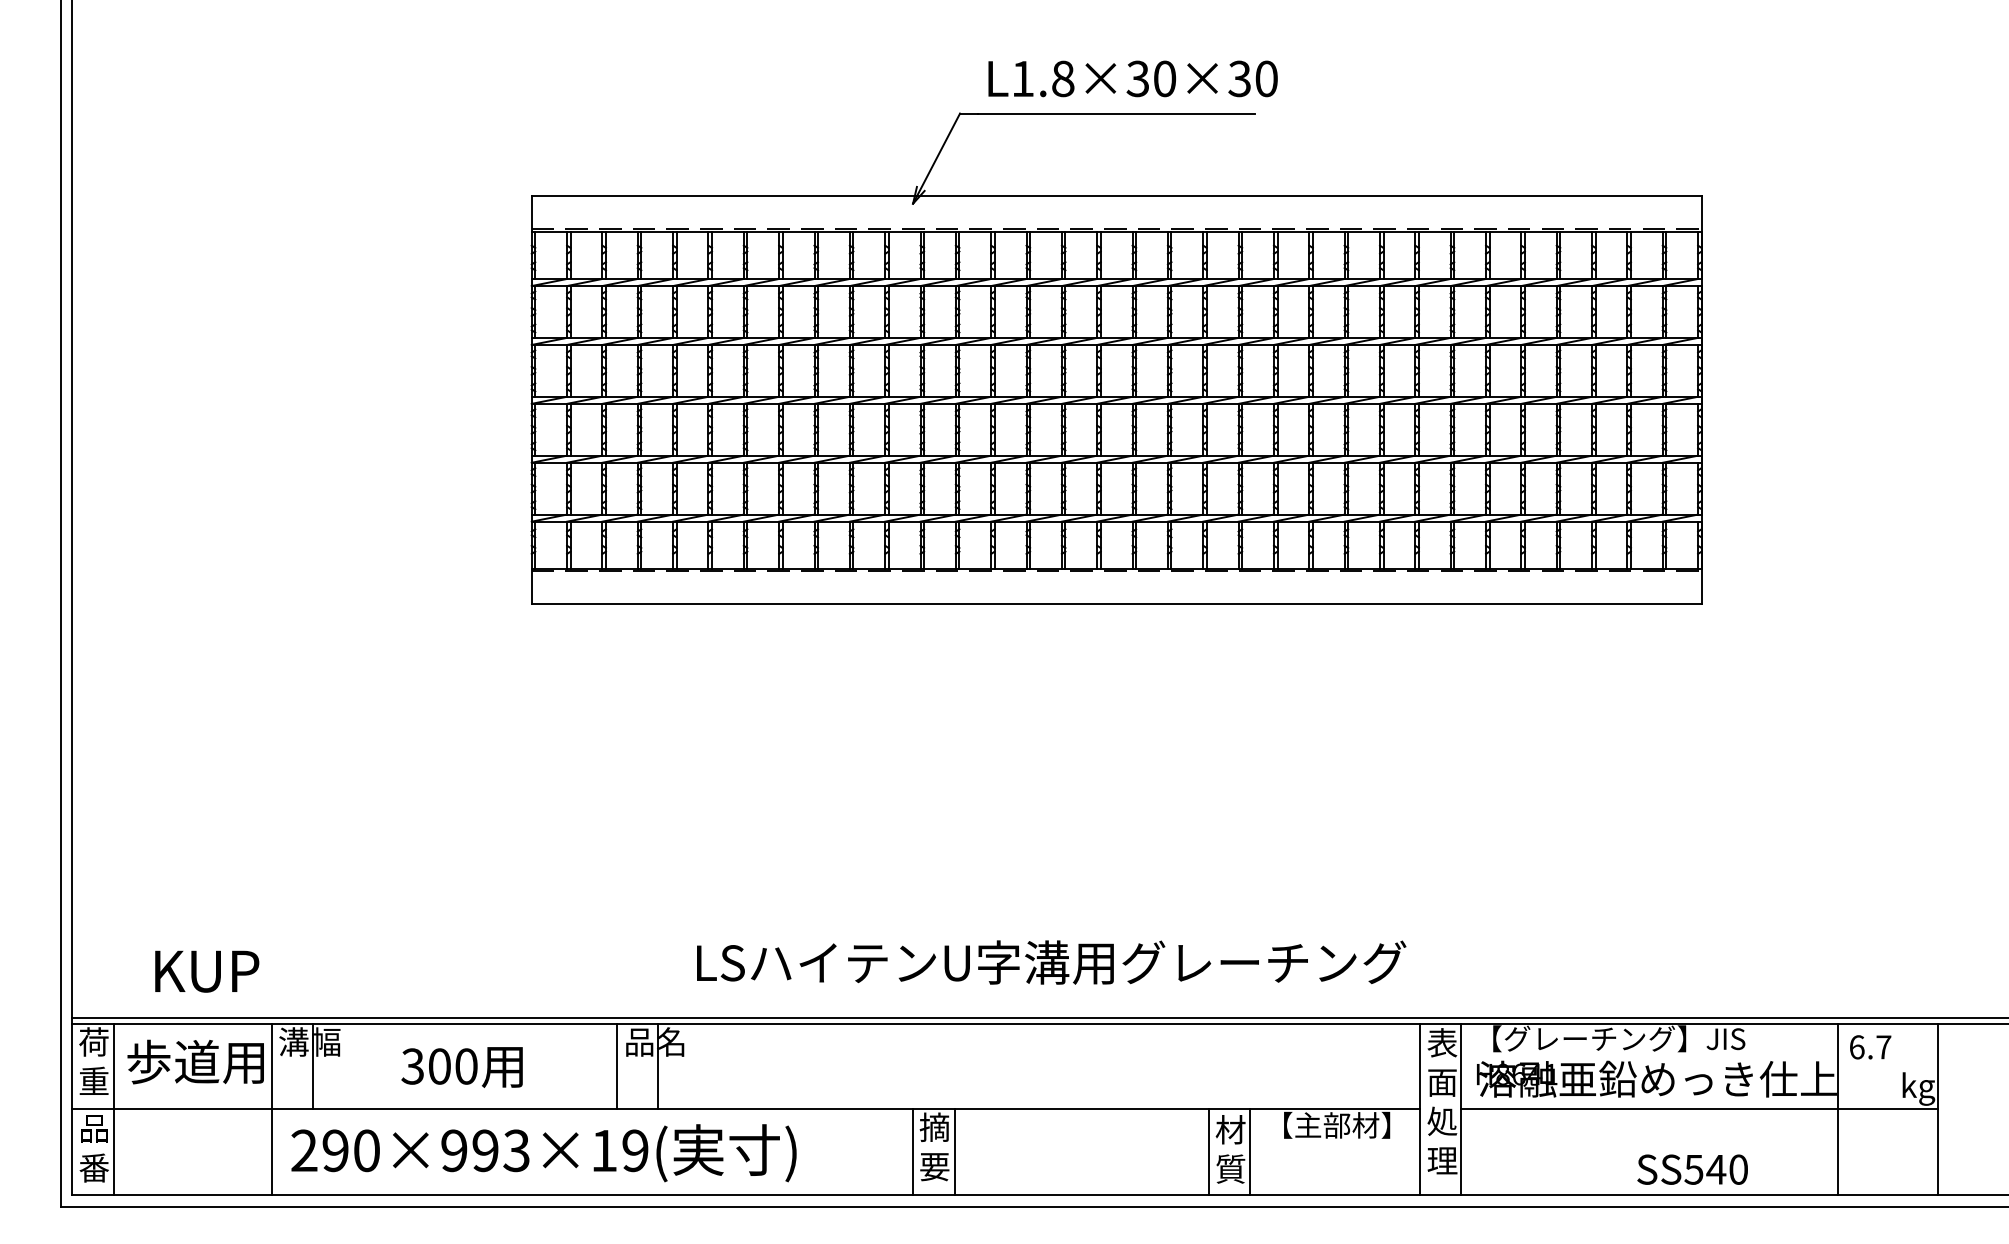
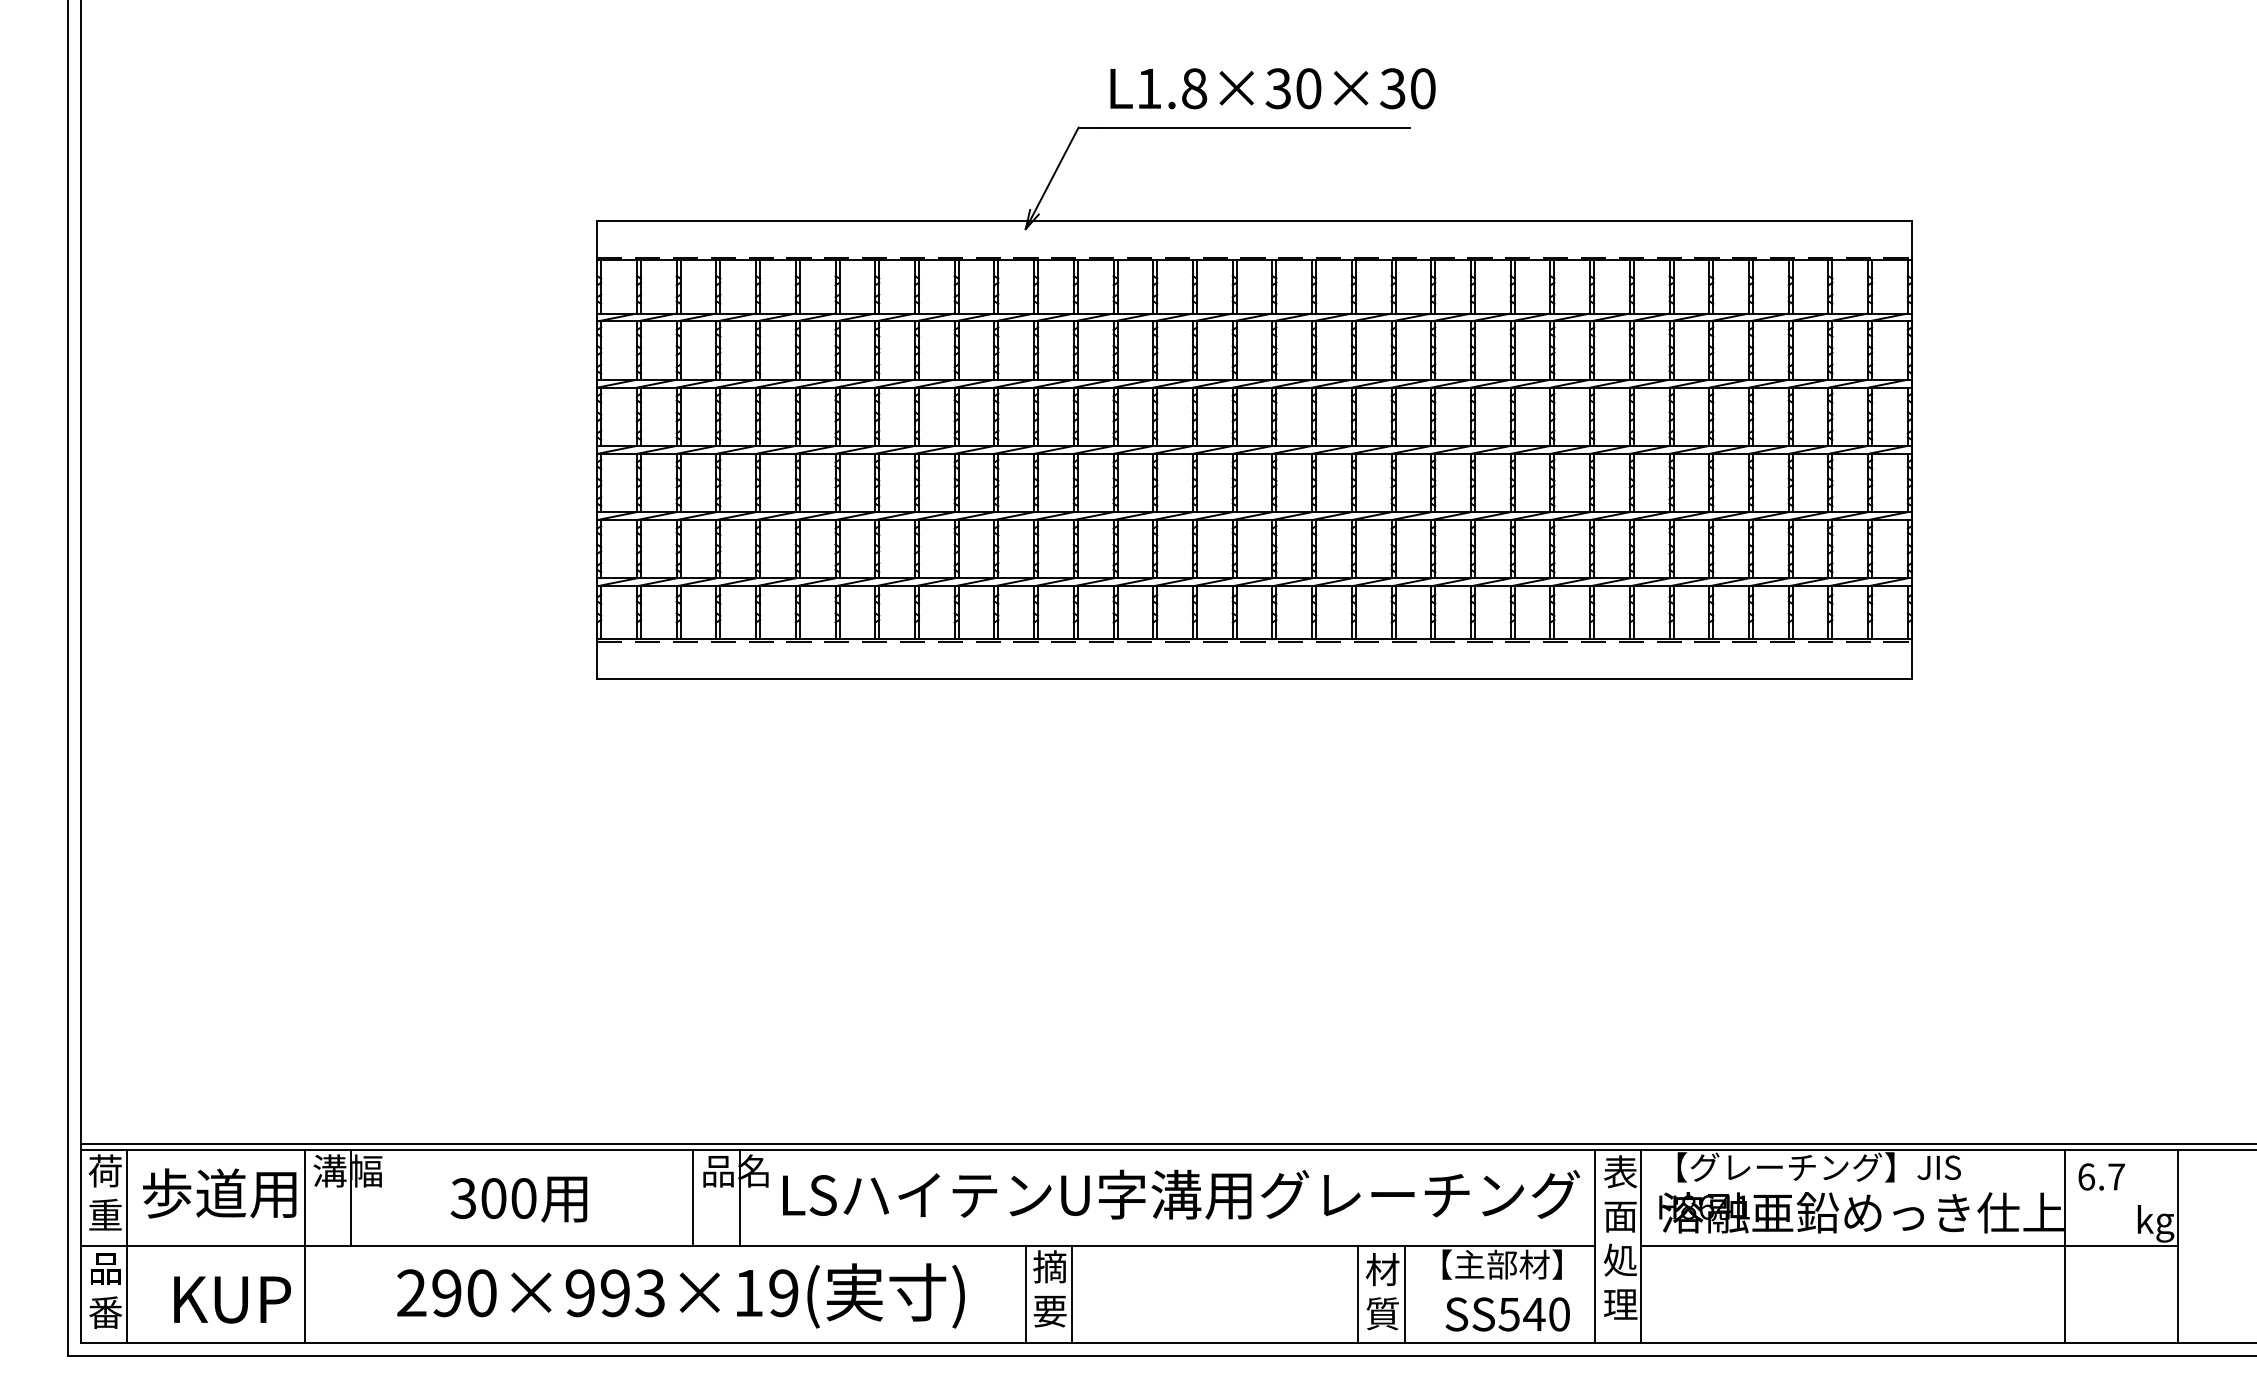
text: (1051, 962) -> (1181, 1194), moved
text: (207, 971) -> (232, 1299), moved
text: (543, 1152) -> (680, 1295), moved
text: (1692, 1169) -> (1507, 1314), moved

